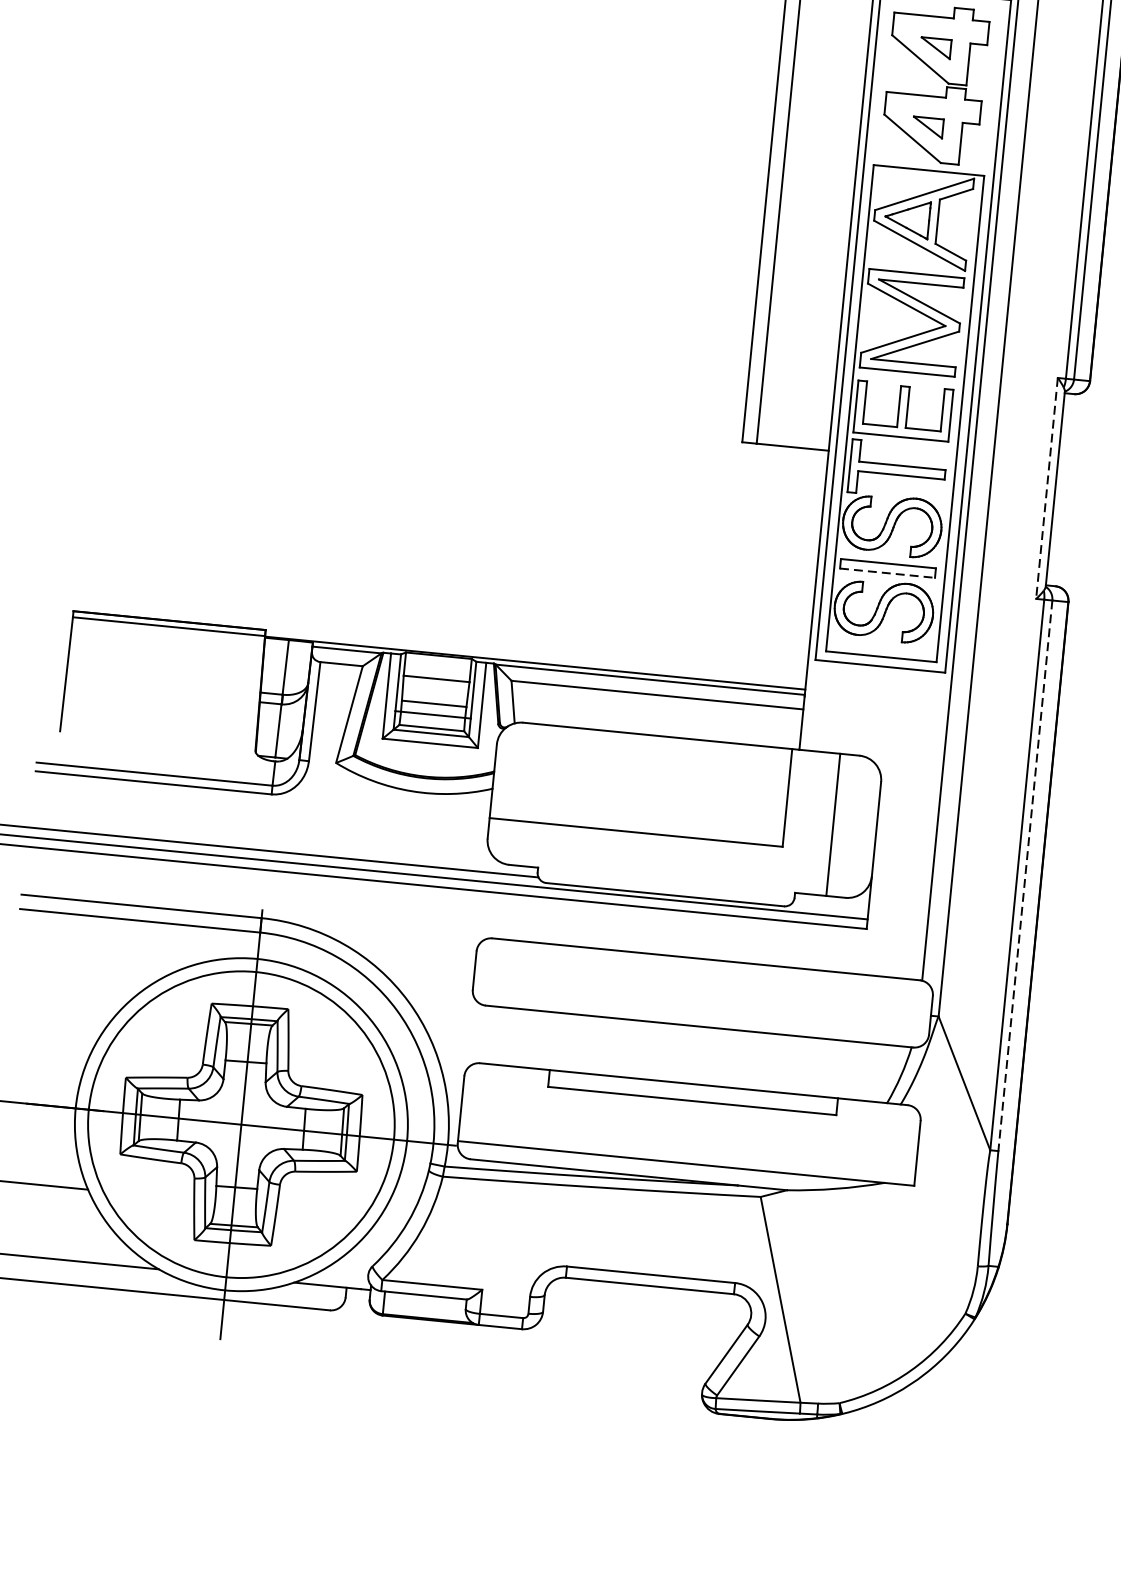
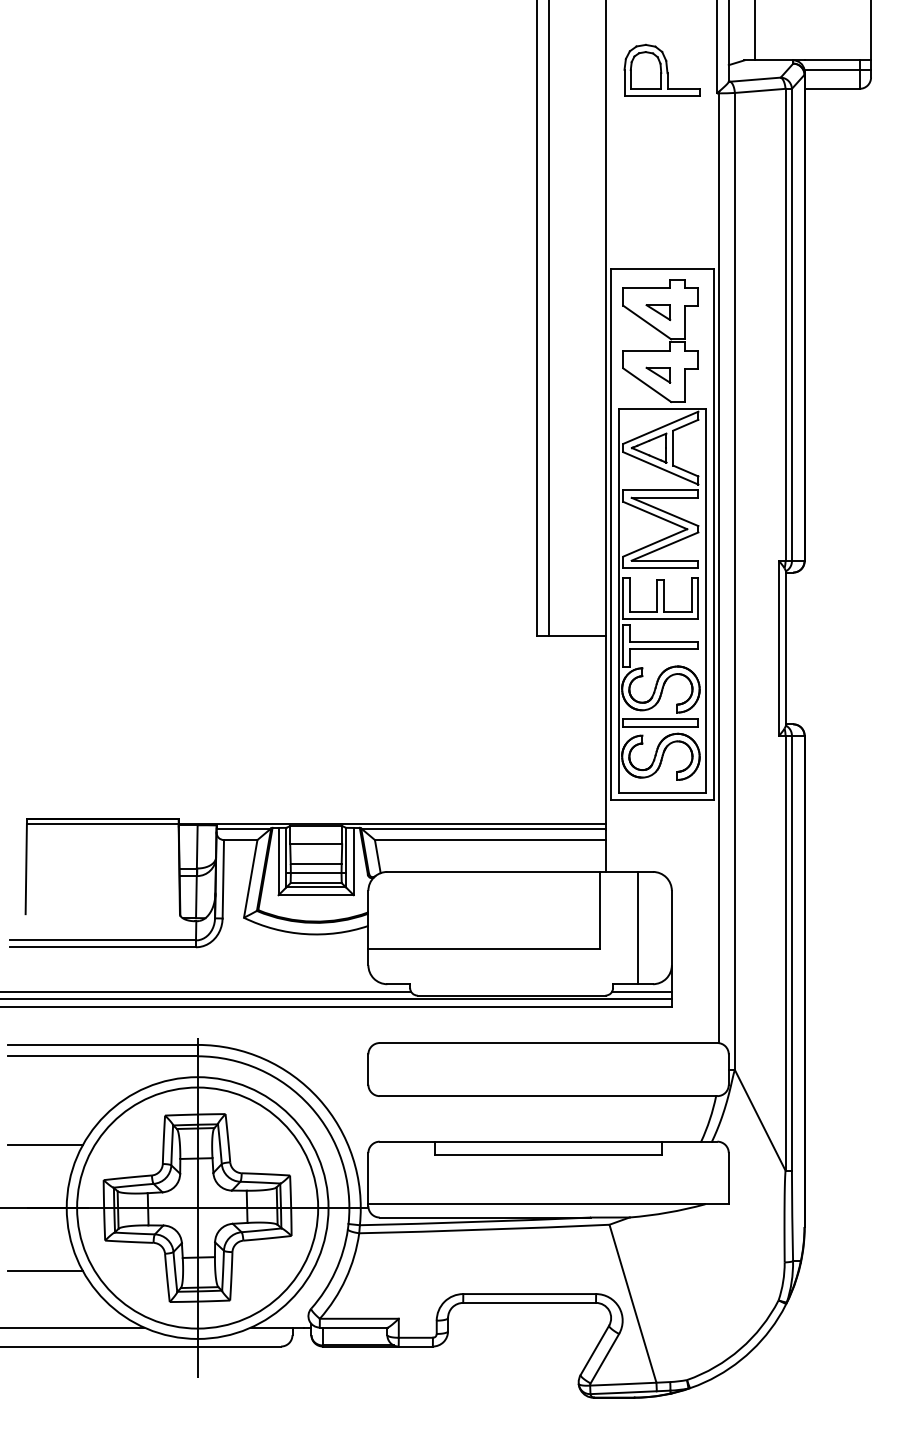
line: (1047, 488) -> (779, 648), dashed -> solid
line: (888, 572) -> (661, 726), dashed -> solid
line: (1024, 876) -> (791, 953), dashed -> solid
line: (830, 905) -> (641, 991), added
line: (55, 1026) -> (44, 1145), added

